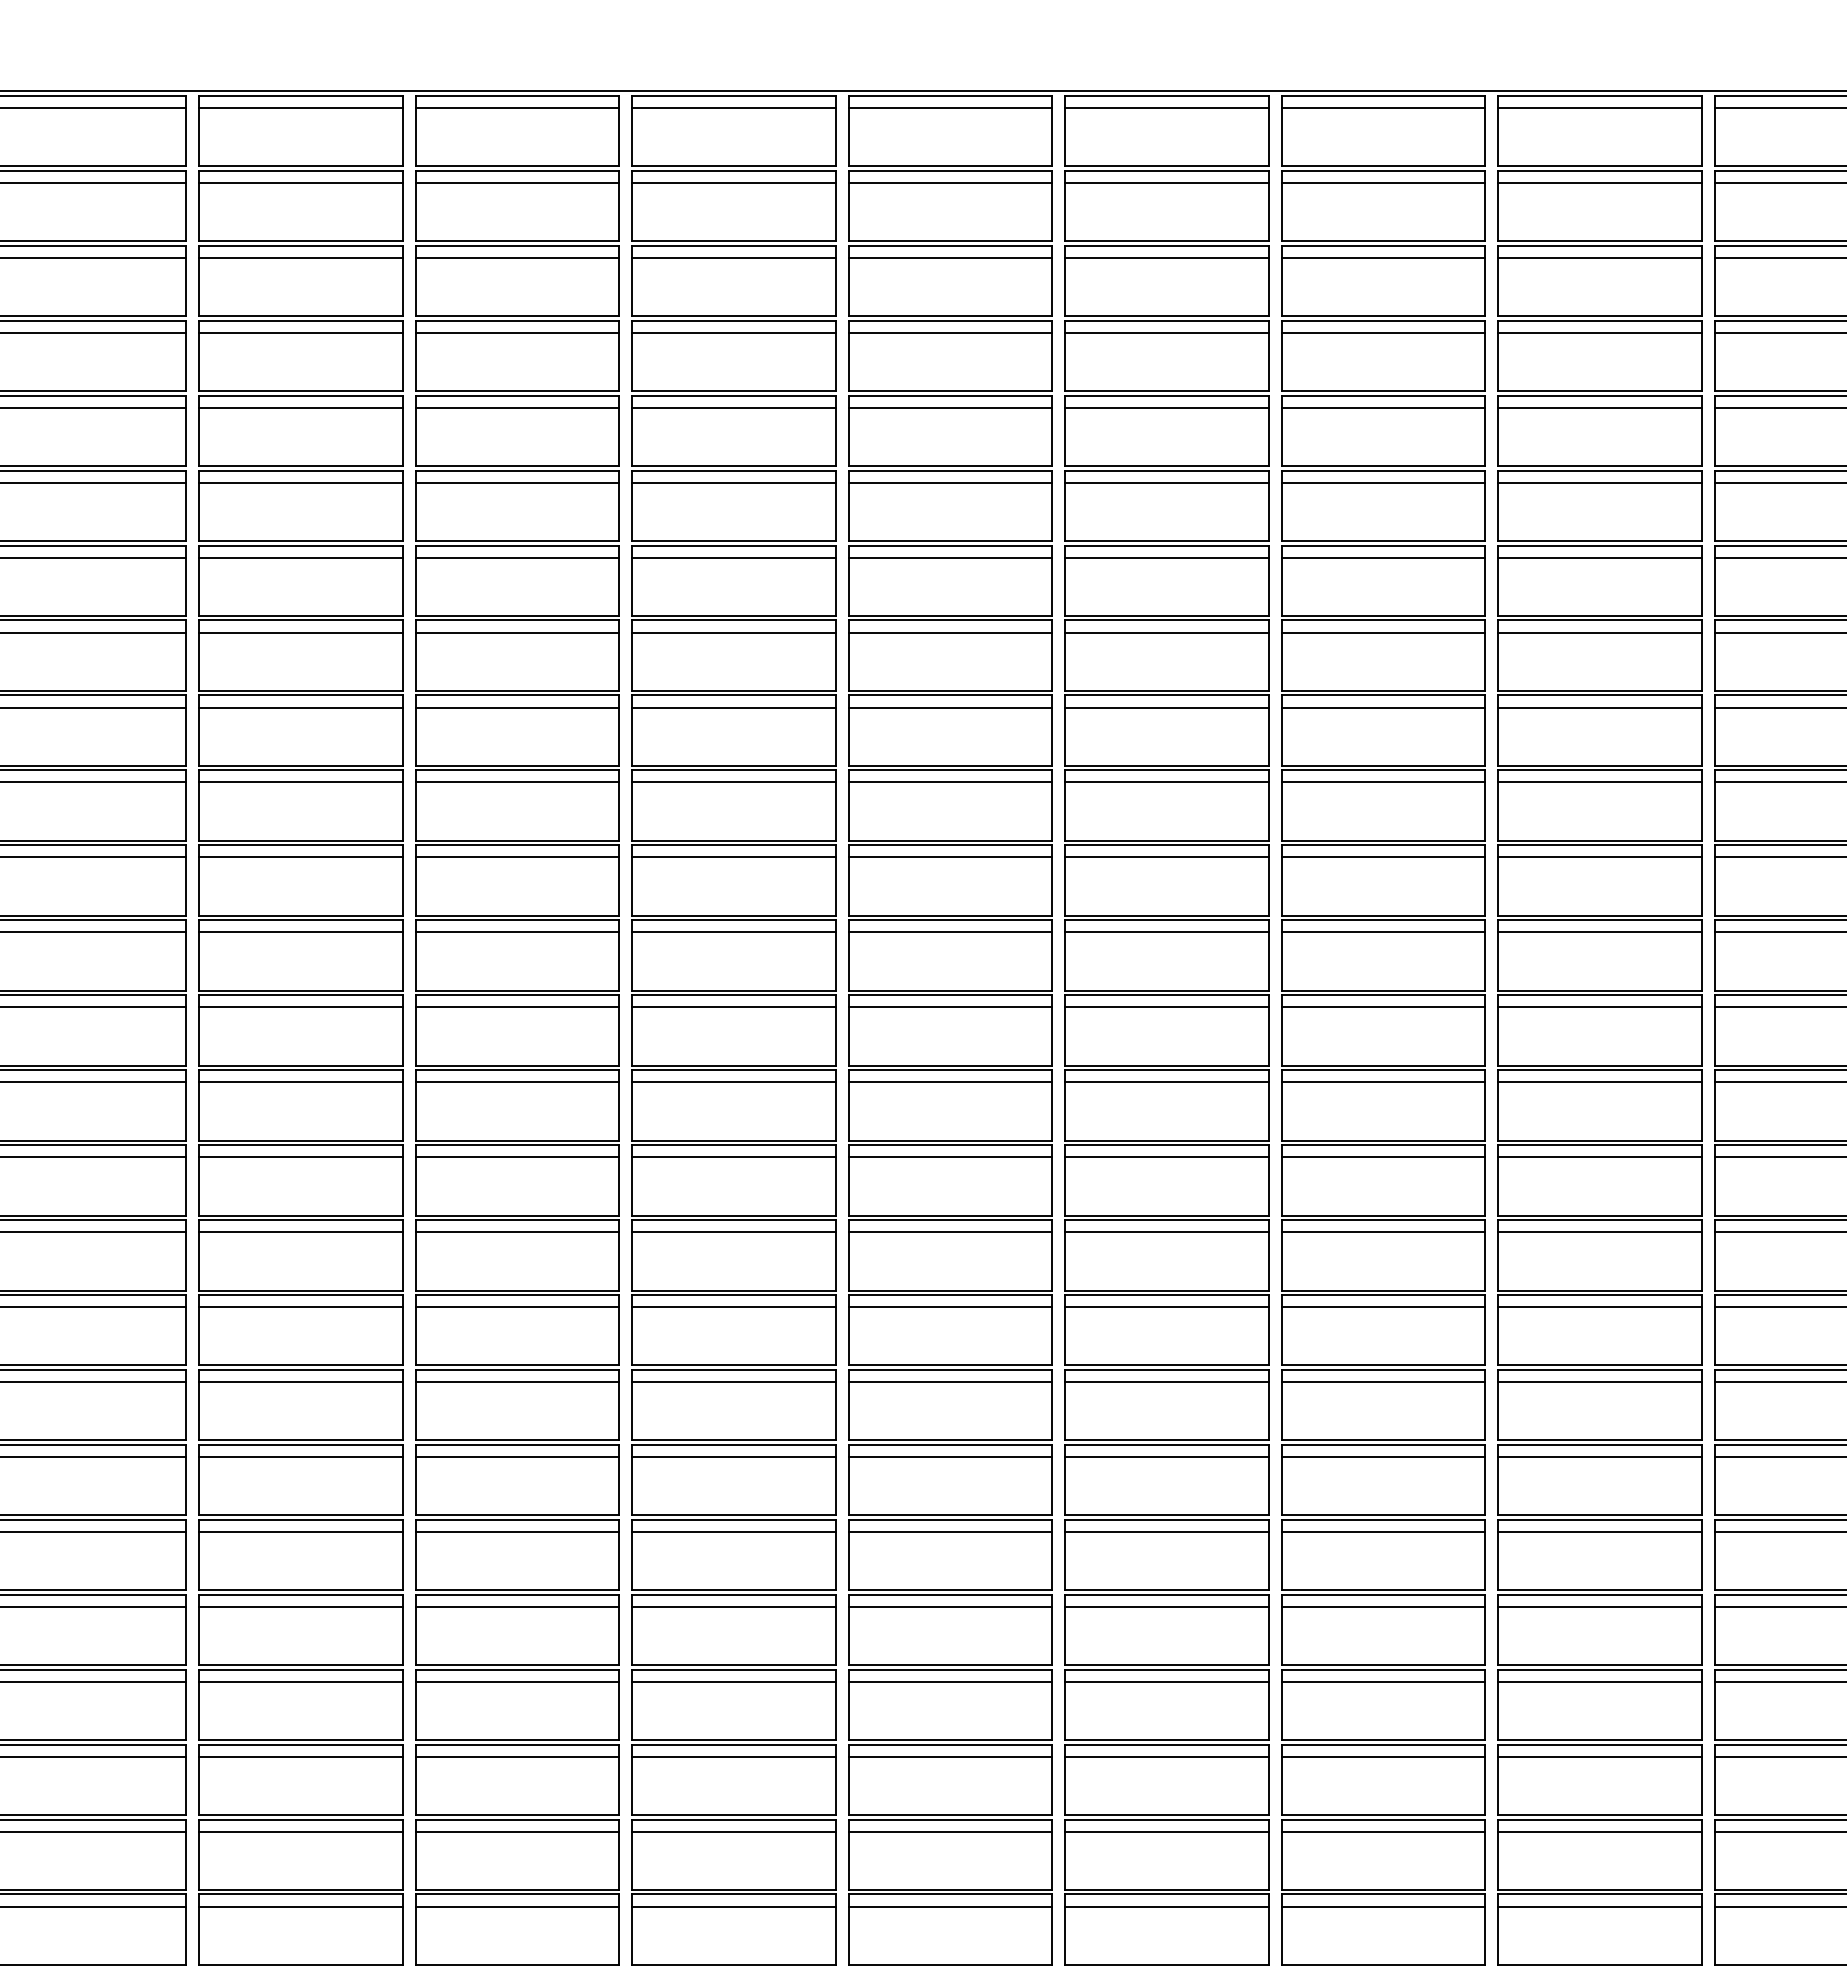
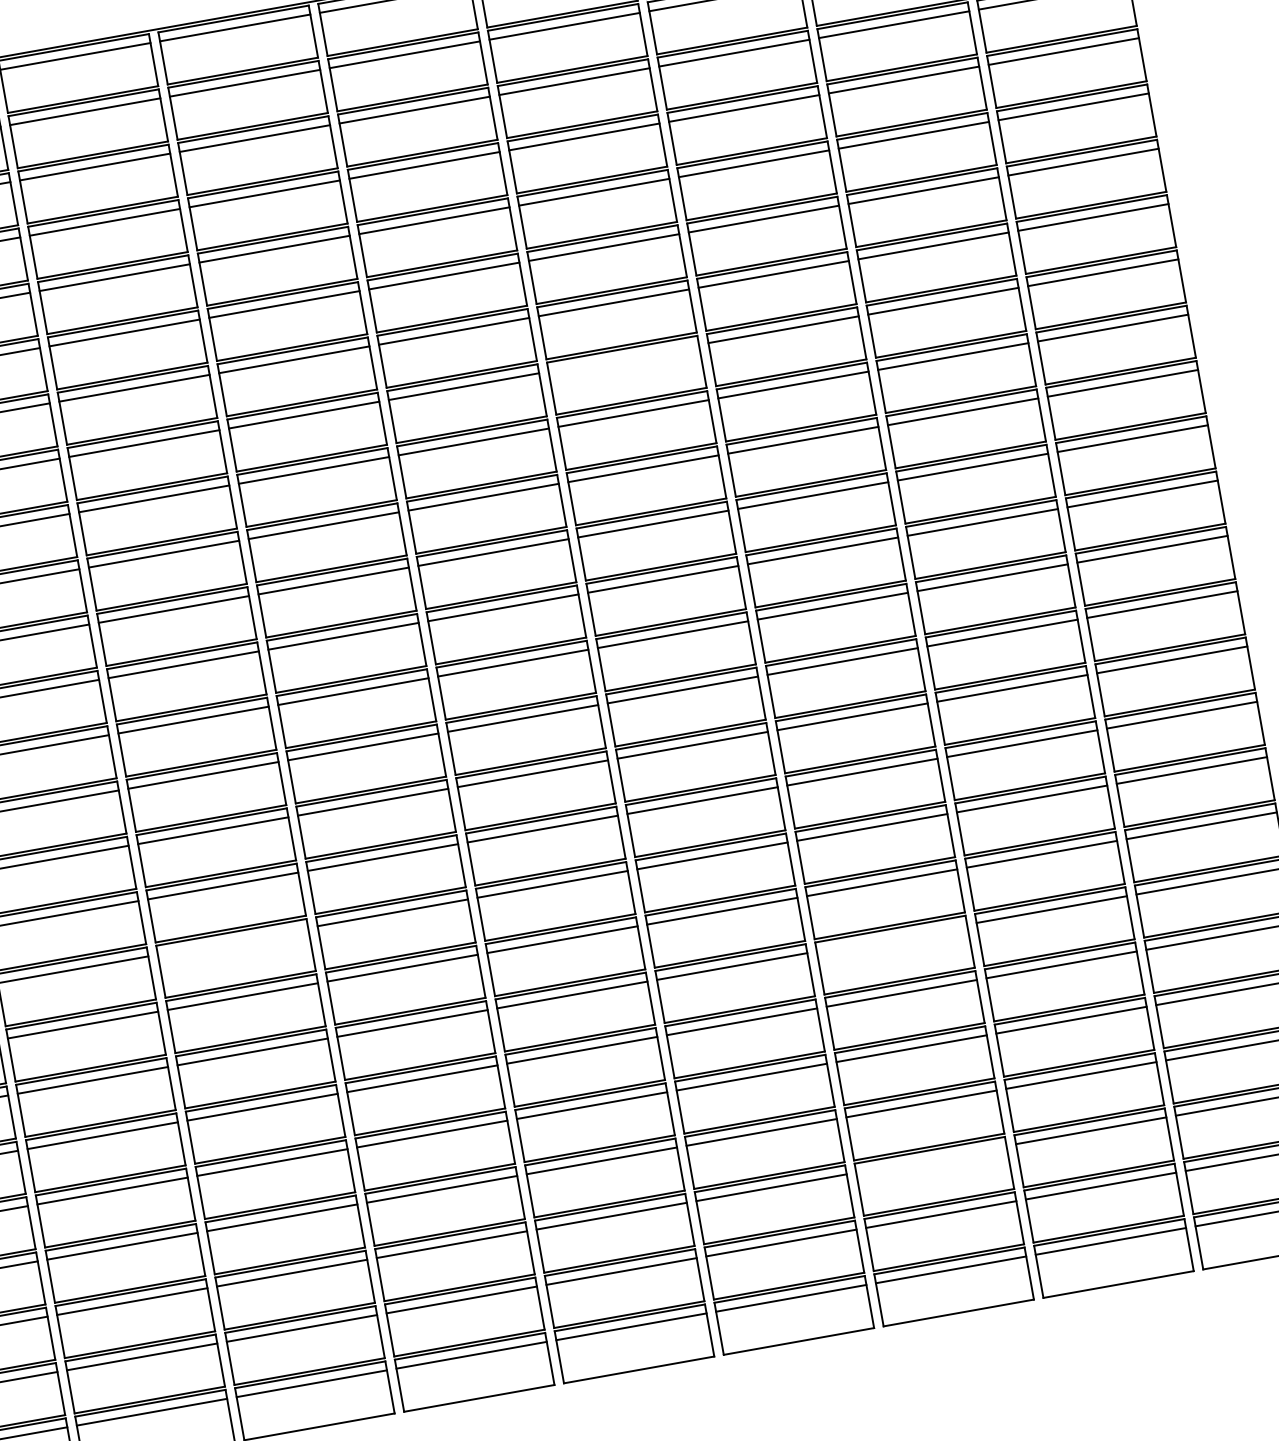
line: (1166, 632) -> (623, 358), removed
line: (517, 1307) -> (233, 941), removed
line: (1383, 1456) -> (891, 937), removed
line: (1383, 1756) -> (931, 1159), removed

